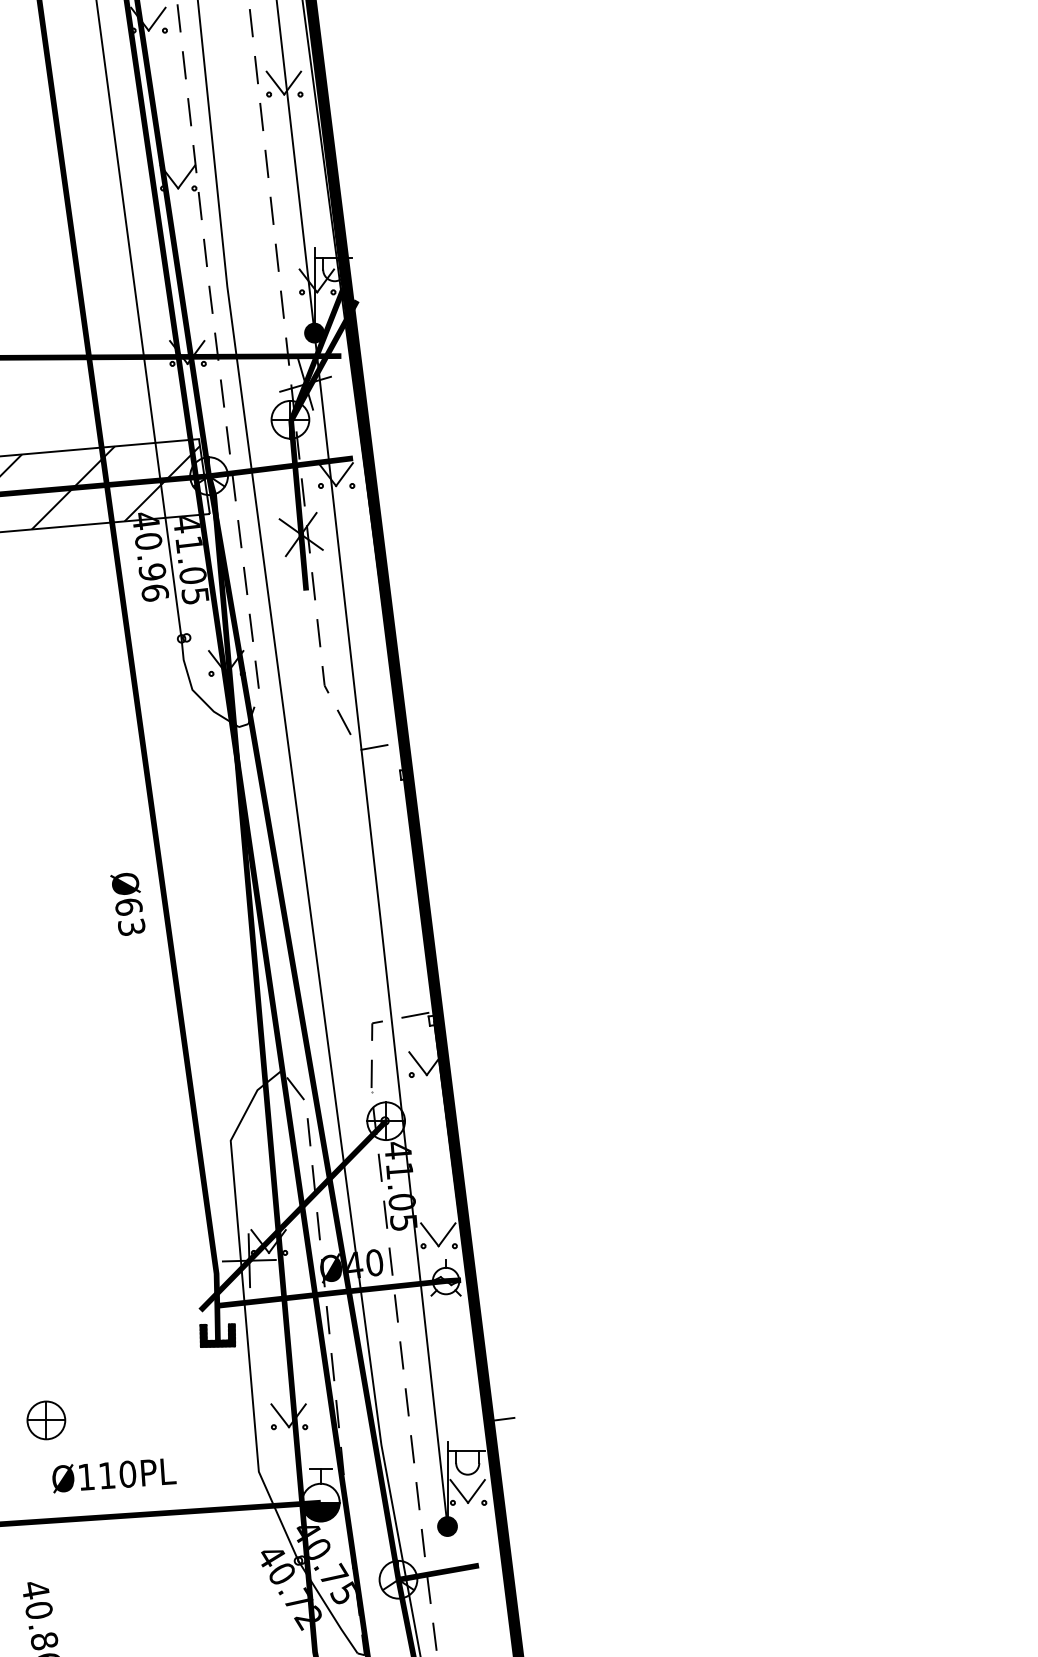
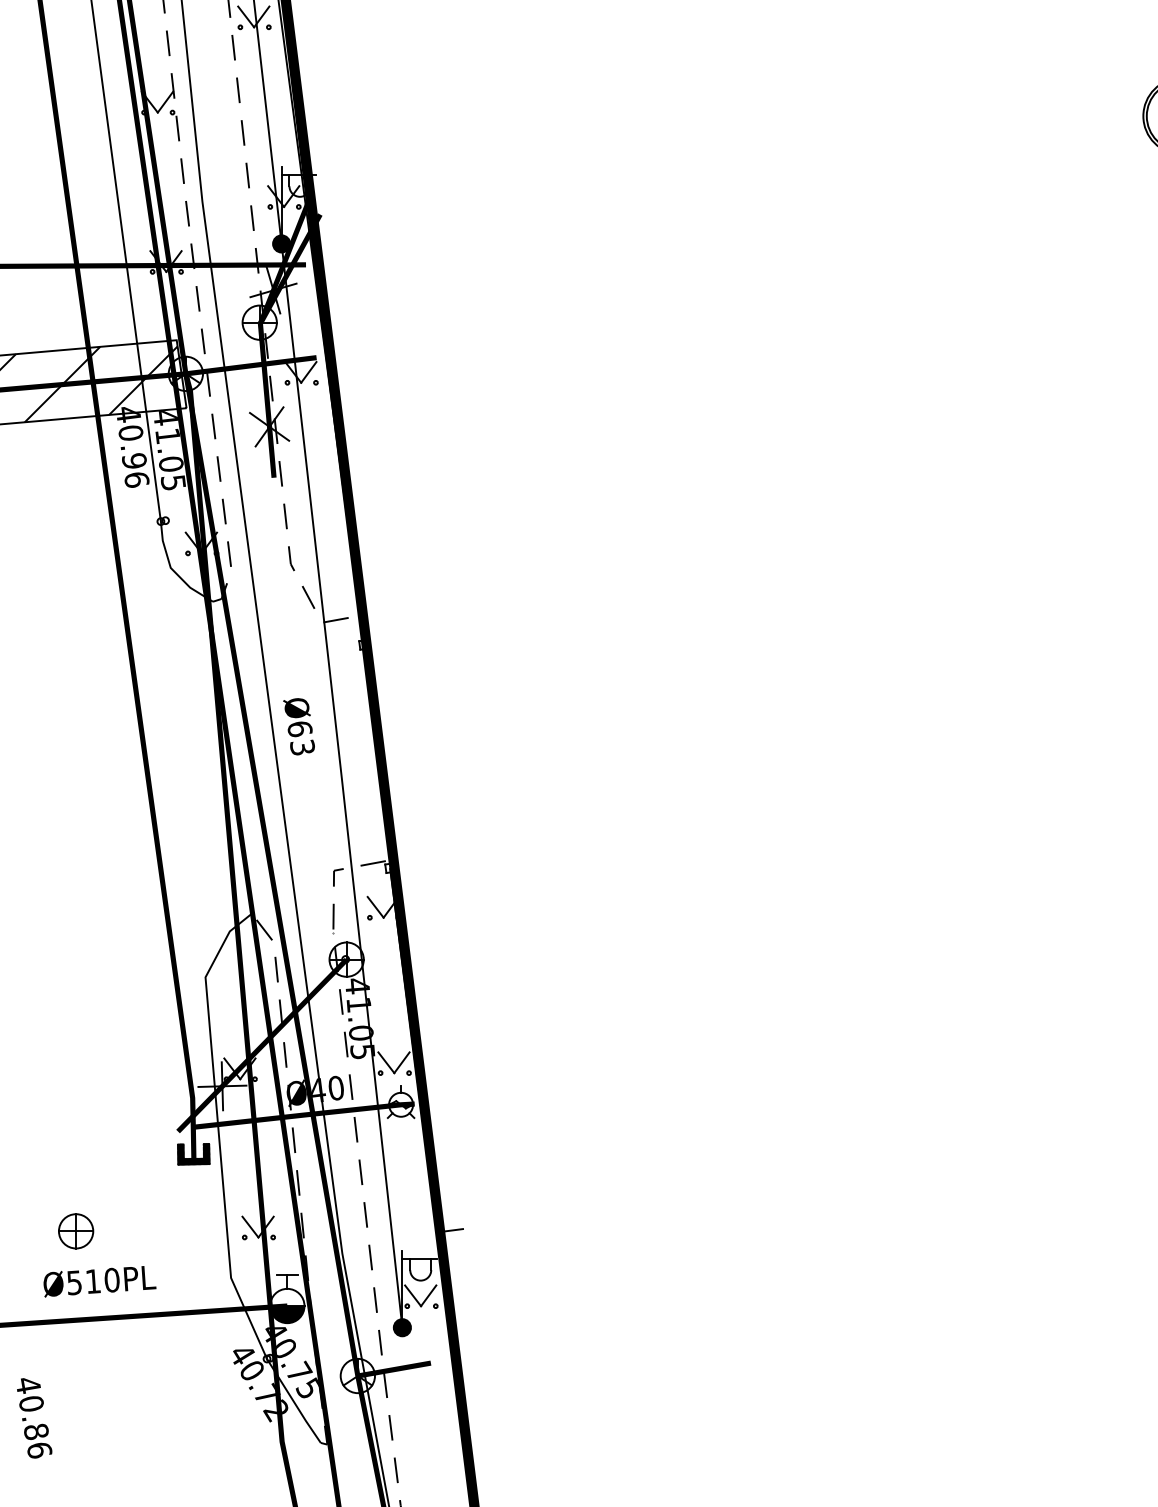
text: (127, 904) -> (298, 726), moved
part: (46, 1420) -> (76, 1231), moved
text: (86, 1476) -> (74, 1282), Ø110PL -> Ø510PL

